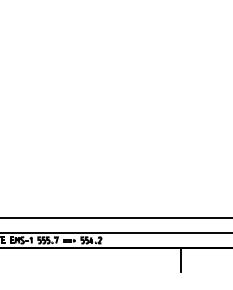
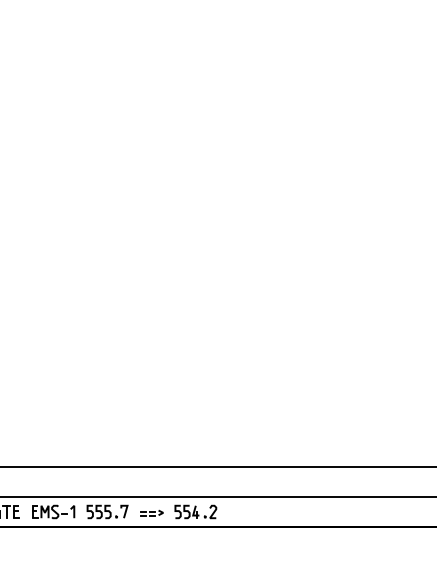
line: (181, 259) -> (379, 550), removed

